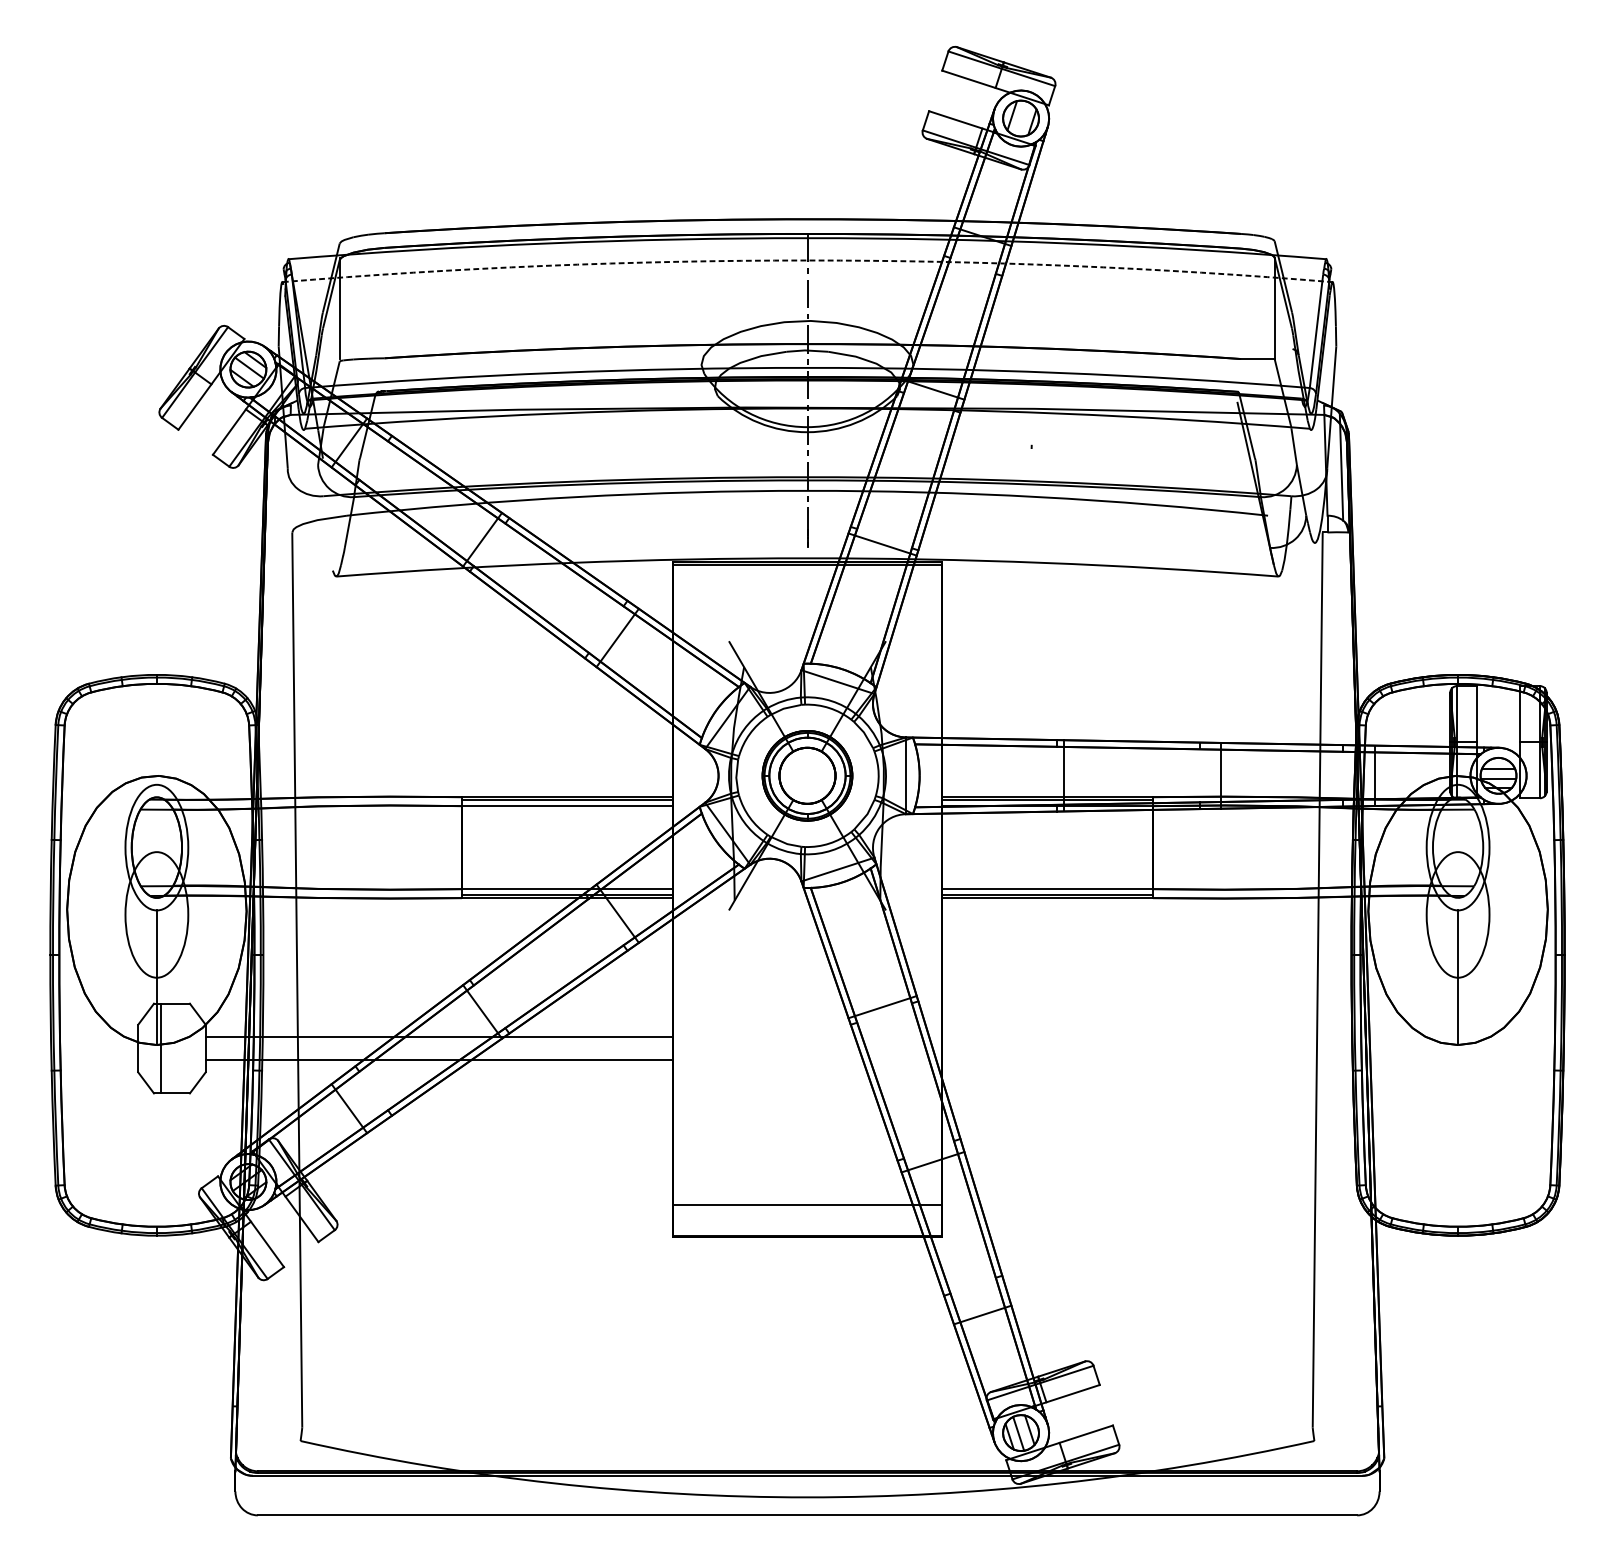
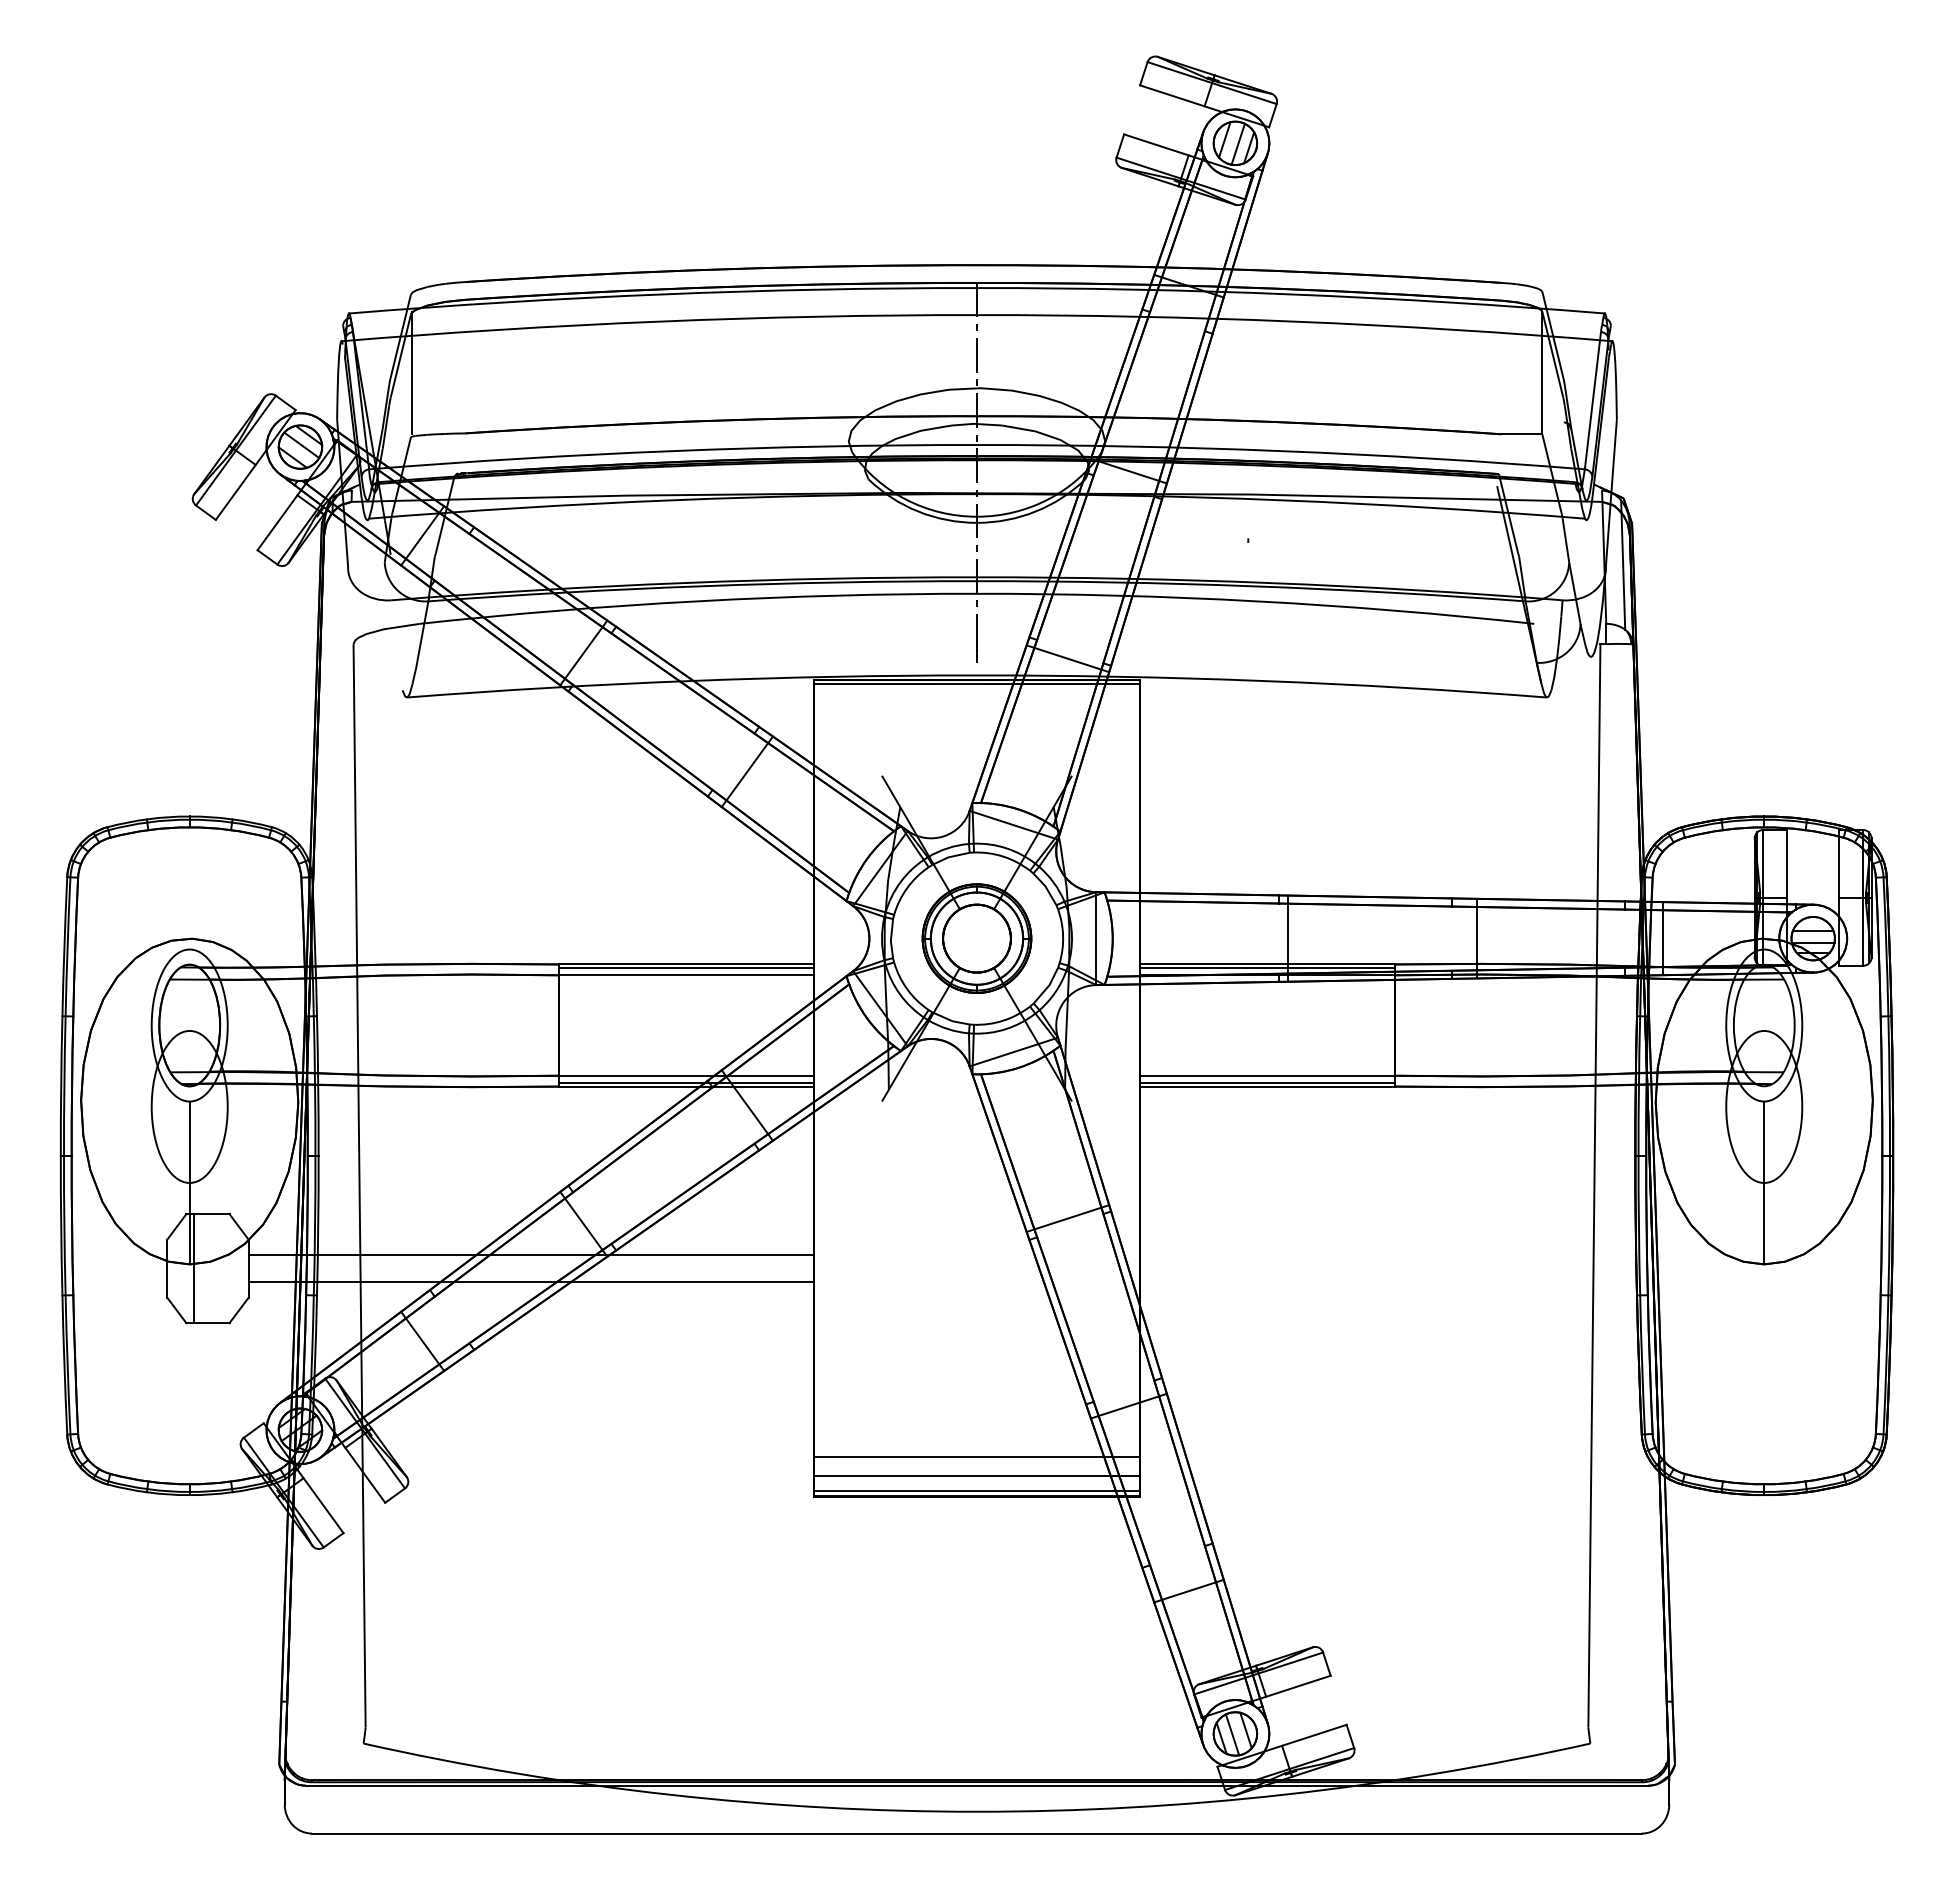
line: (1022, 118) -> (1237, 143), added
arc: (807, 260) -> (977, 315), dashed -> solid
line: (807, 1220) -> (976, 1476), added
line: (807, 1231) -> (976, 1490), added

